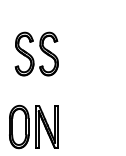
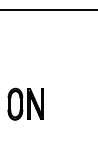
part: (37, 53) -> (28, 50), removed

